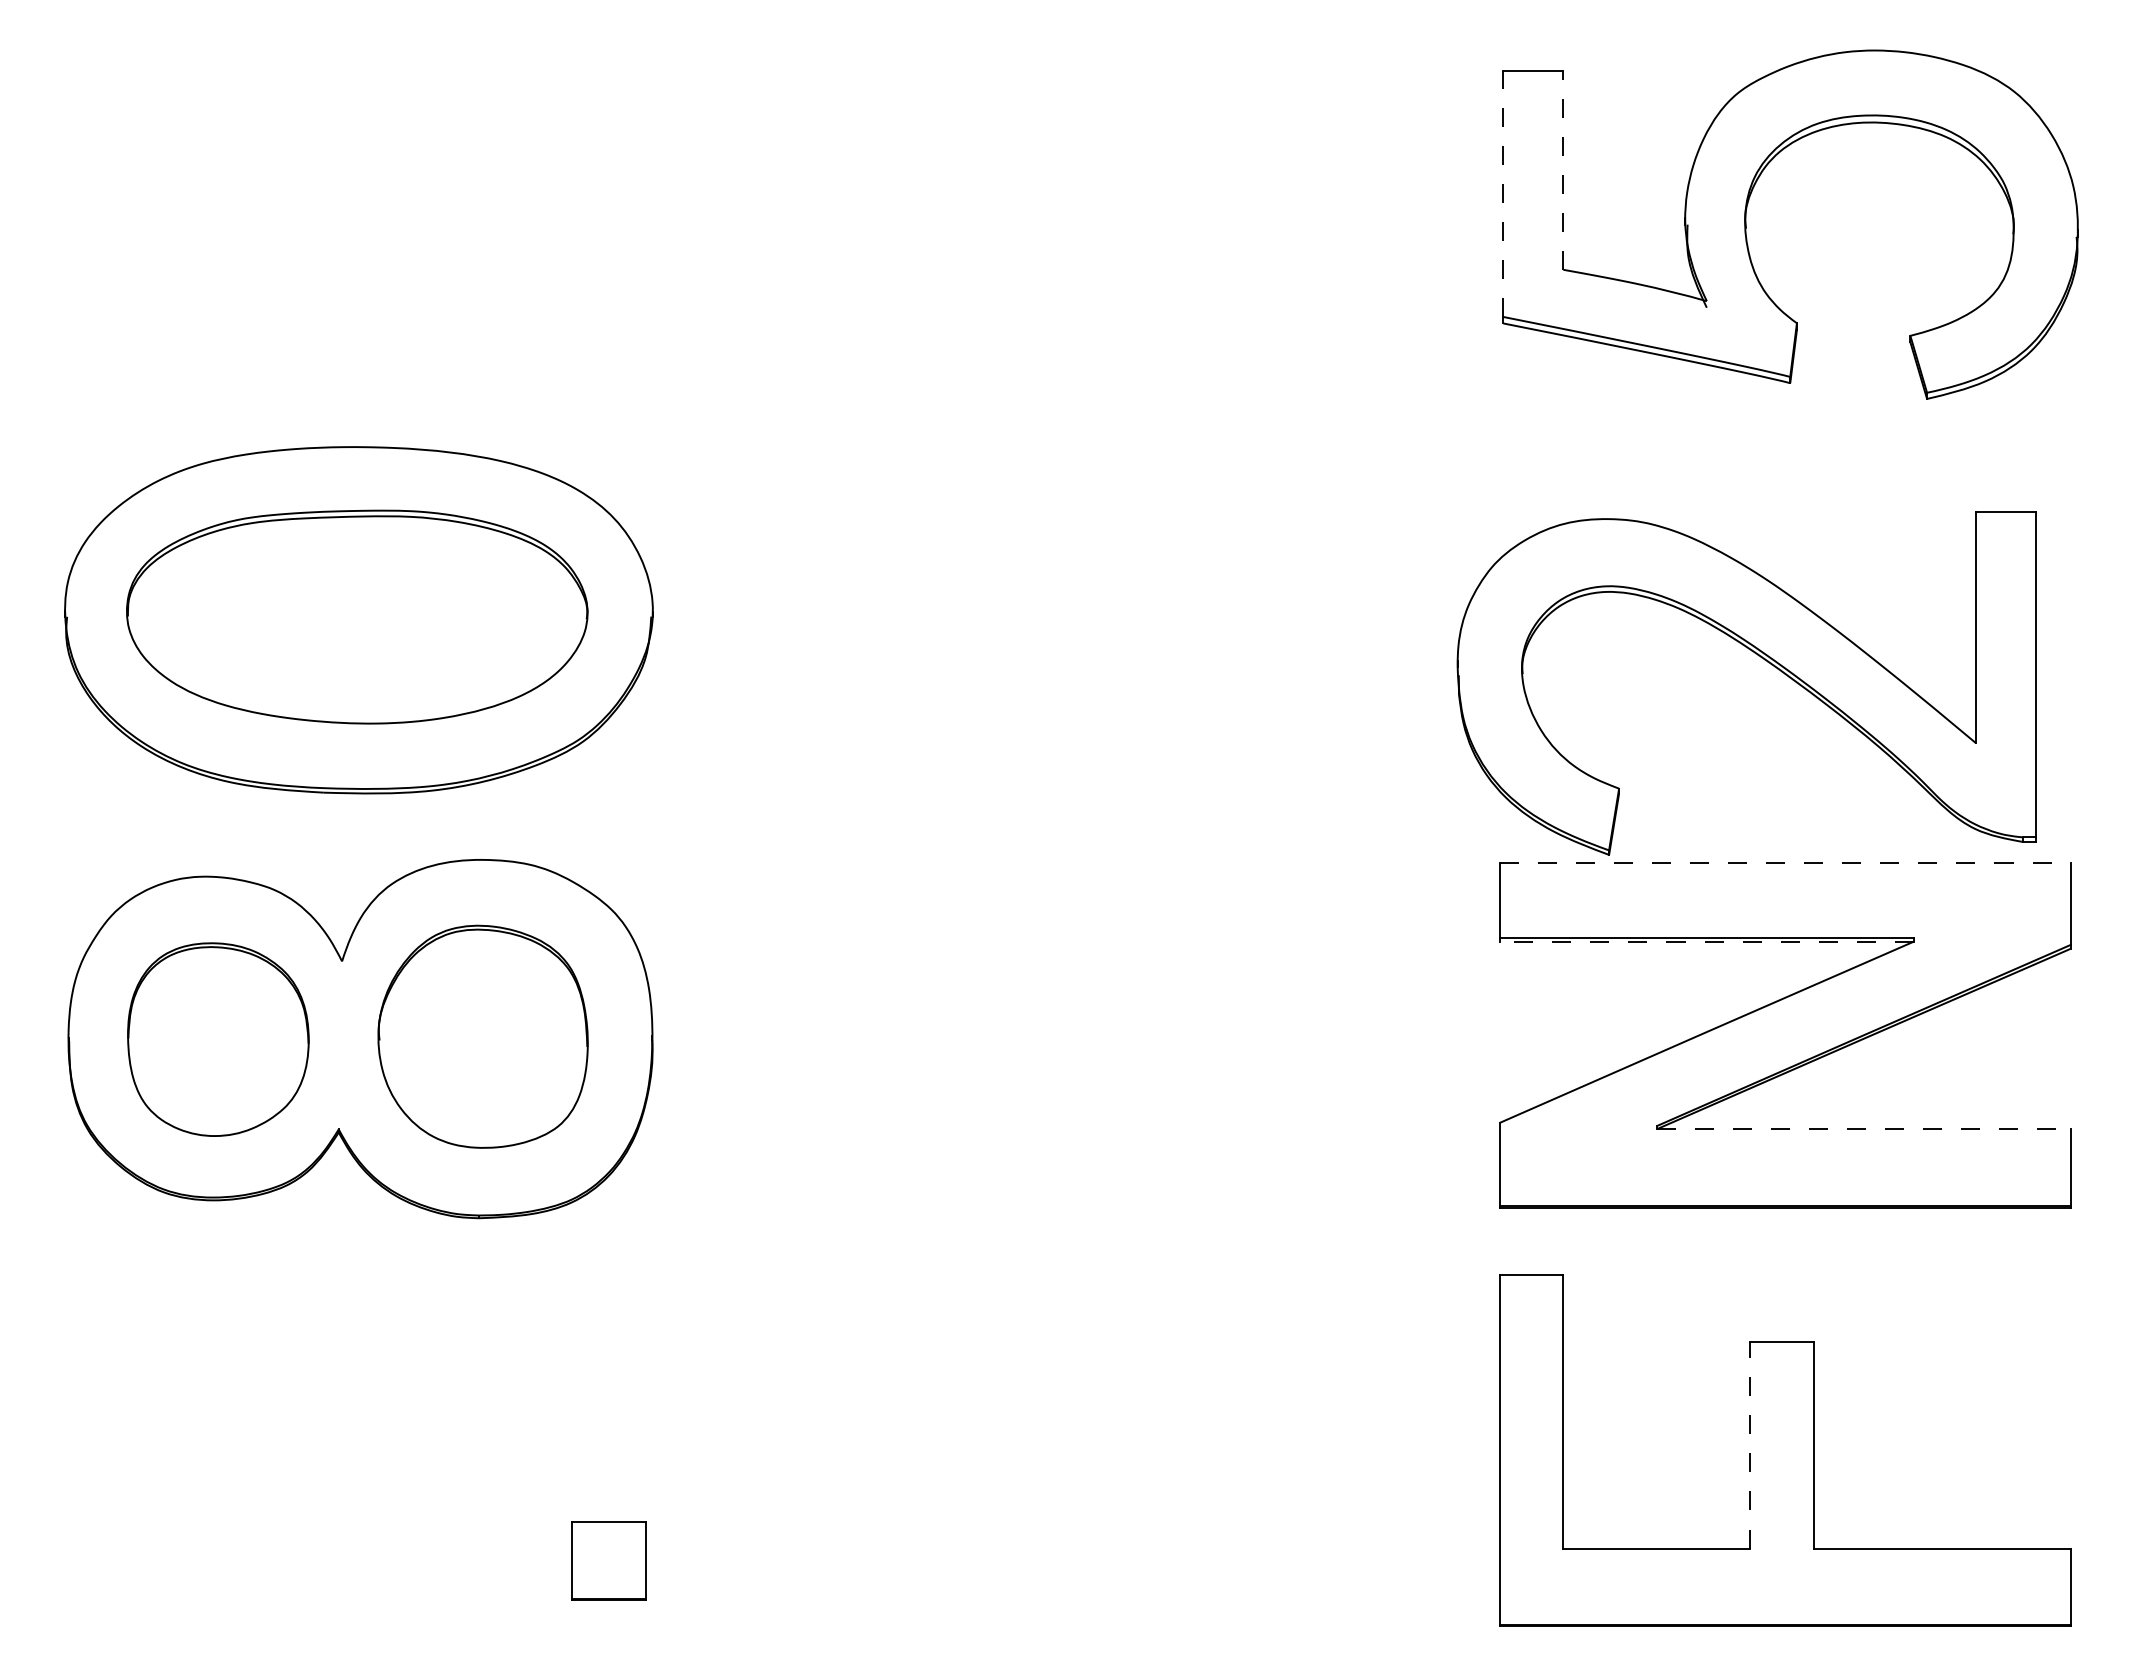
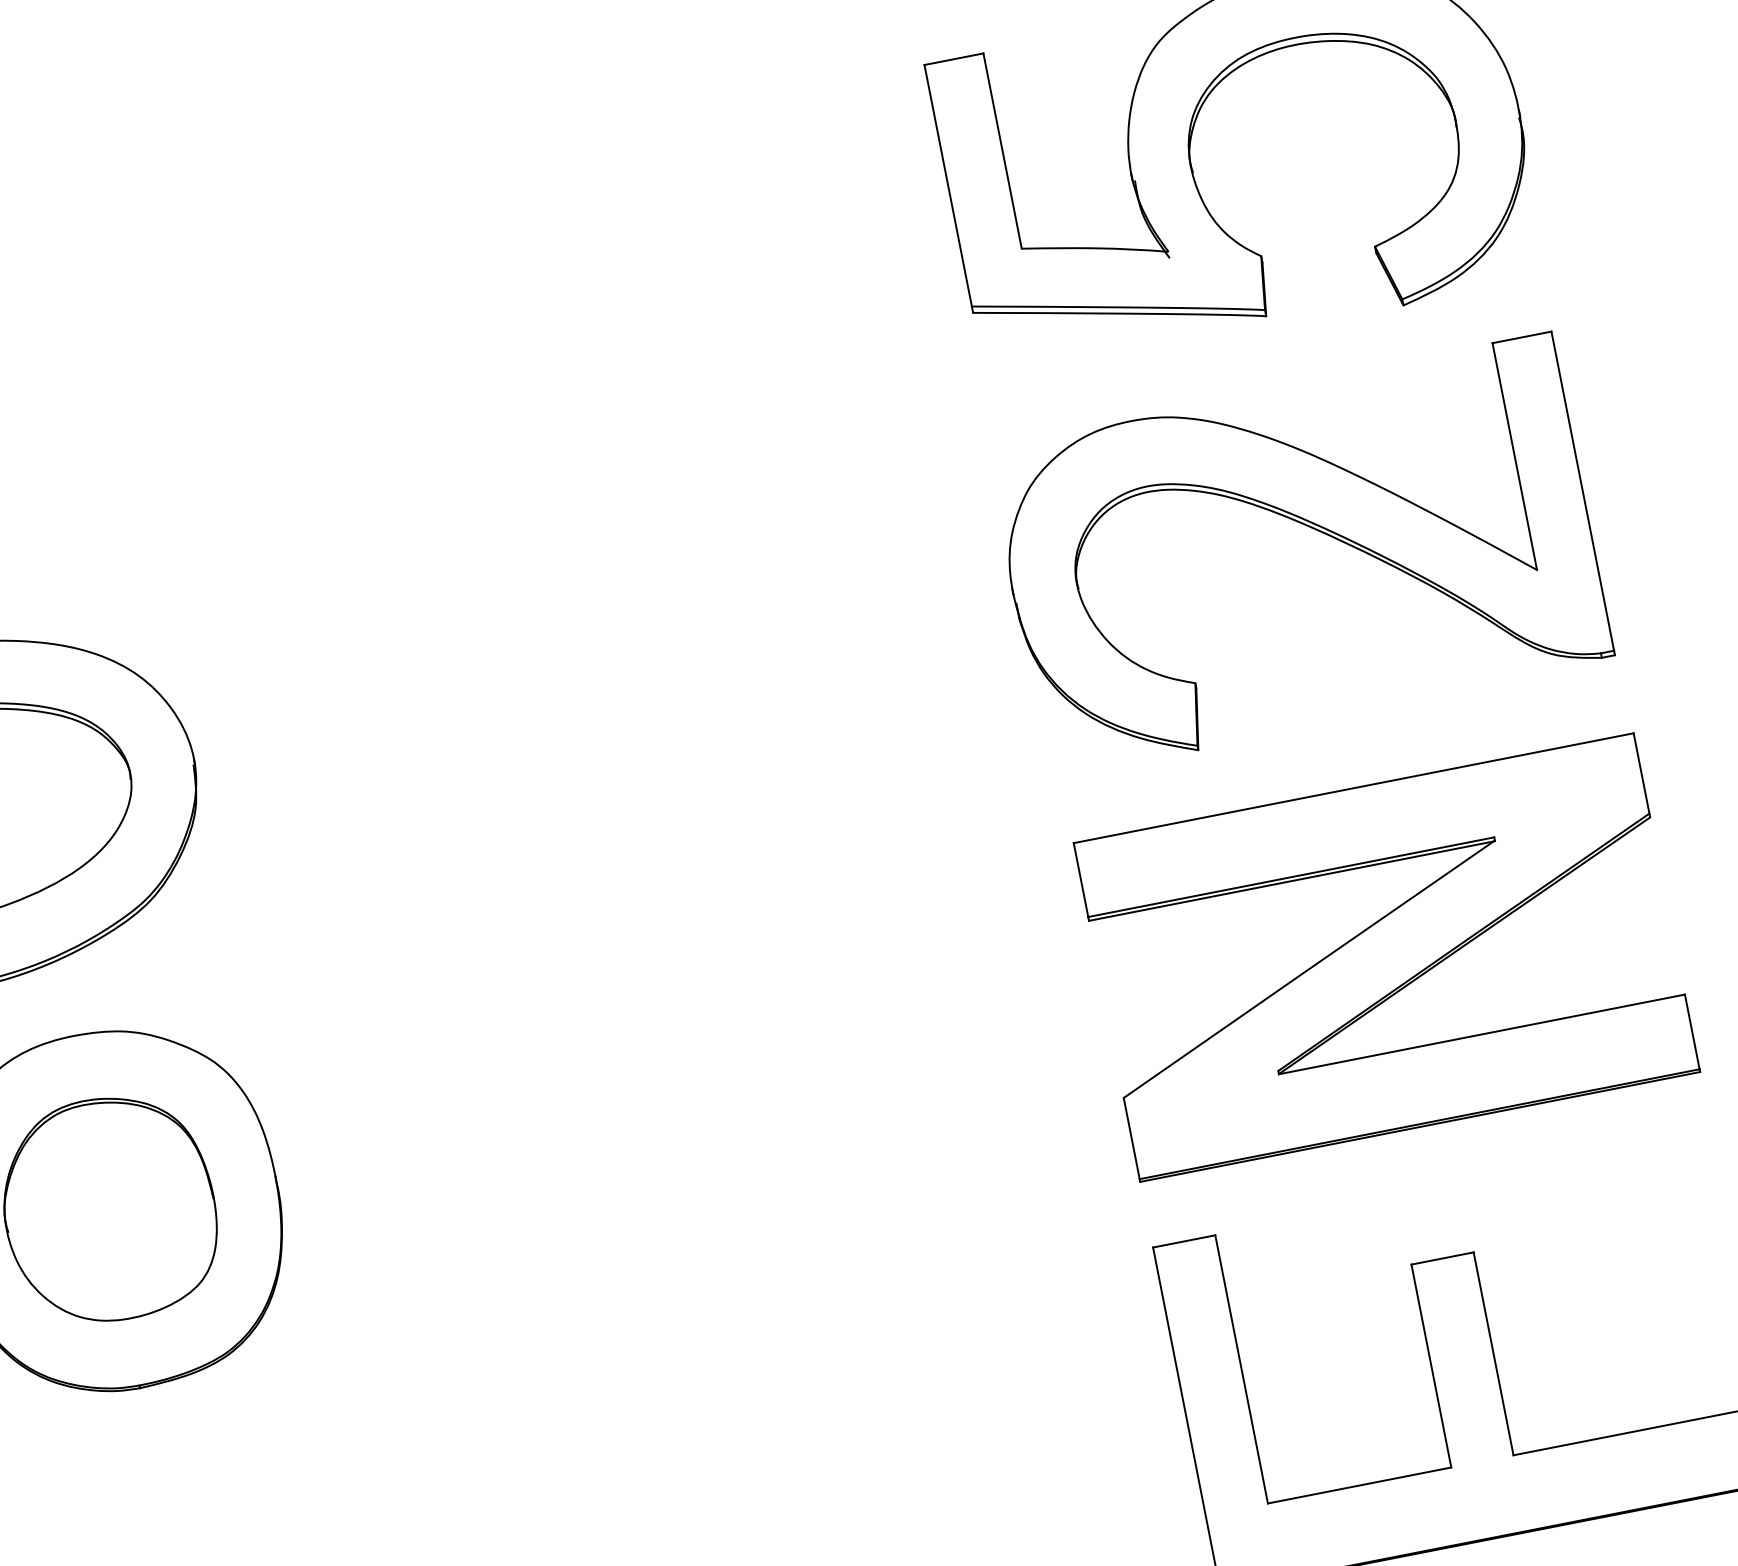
line: (1563, 169) -> (1002, 150), dashed -> solid
line: (1503, 193) -> (948, 185), dashed -> solid
part: (1761, 658) -> (1310, 528), moved
line: (1785, 863) -> (1354, 788), dashed -> solid
line: (1706, 942) -> (1291, 881), dashed -> solid
line: (1863, 1129) -> (1481, 1034), dashed -> solid
line: (1750, 1444) -> (1431, 1365), dashed -> solid

